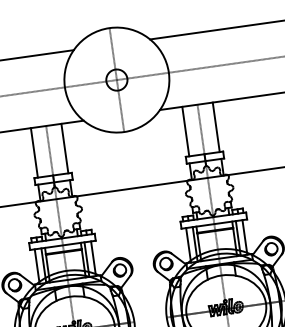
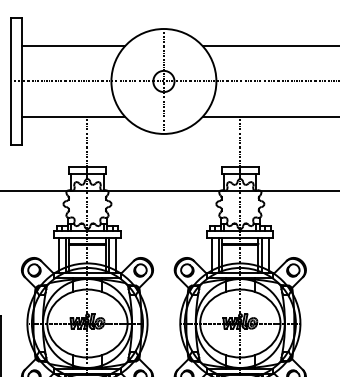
line: (216, 127) -> (255, 142), removed
line: (185, 132) -> (224, 142), removed
line: (64, 149) -> (102, 142), removed
line: (34, 153) -> (72, 142), removed

